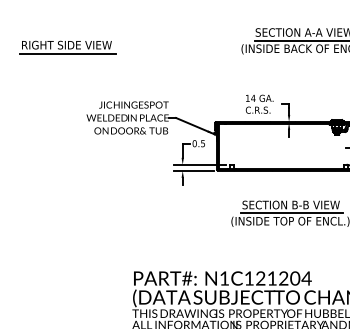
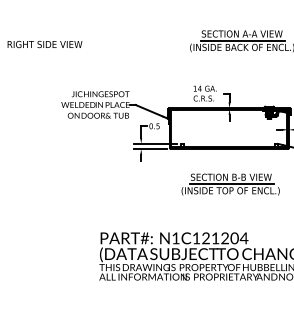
line: (67, 53) -> (45, 51), removed

